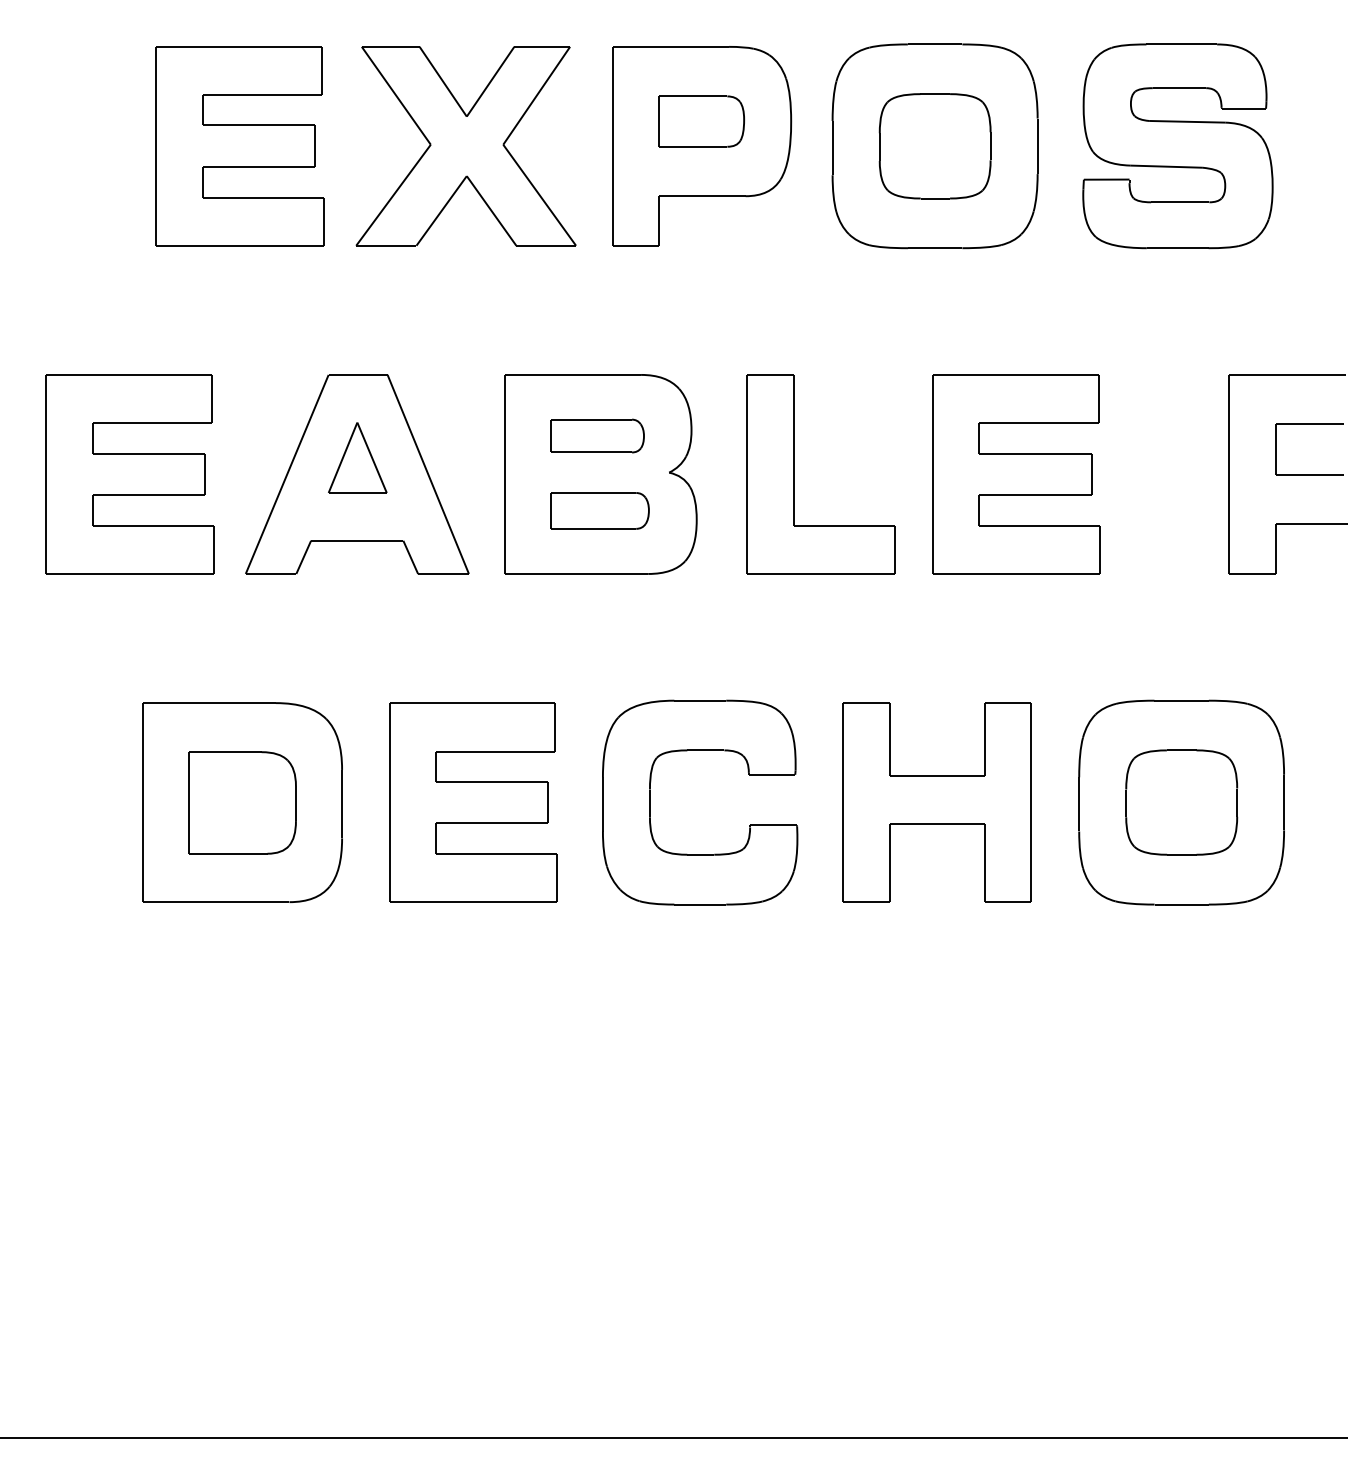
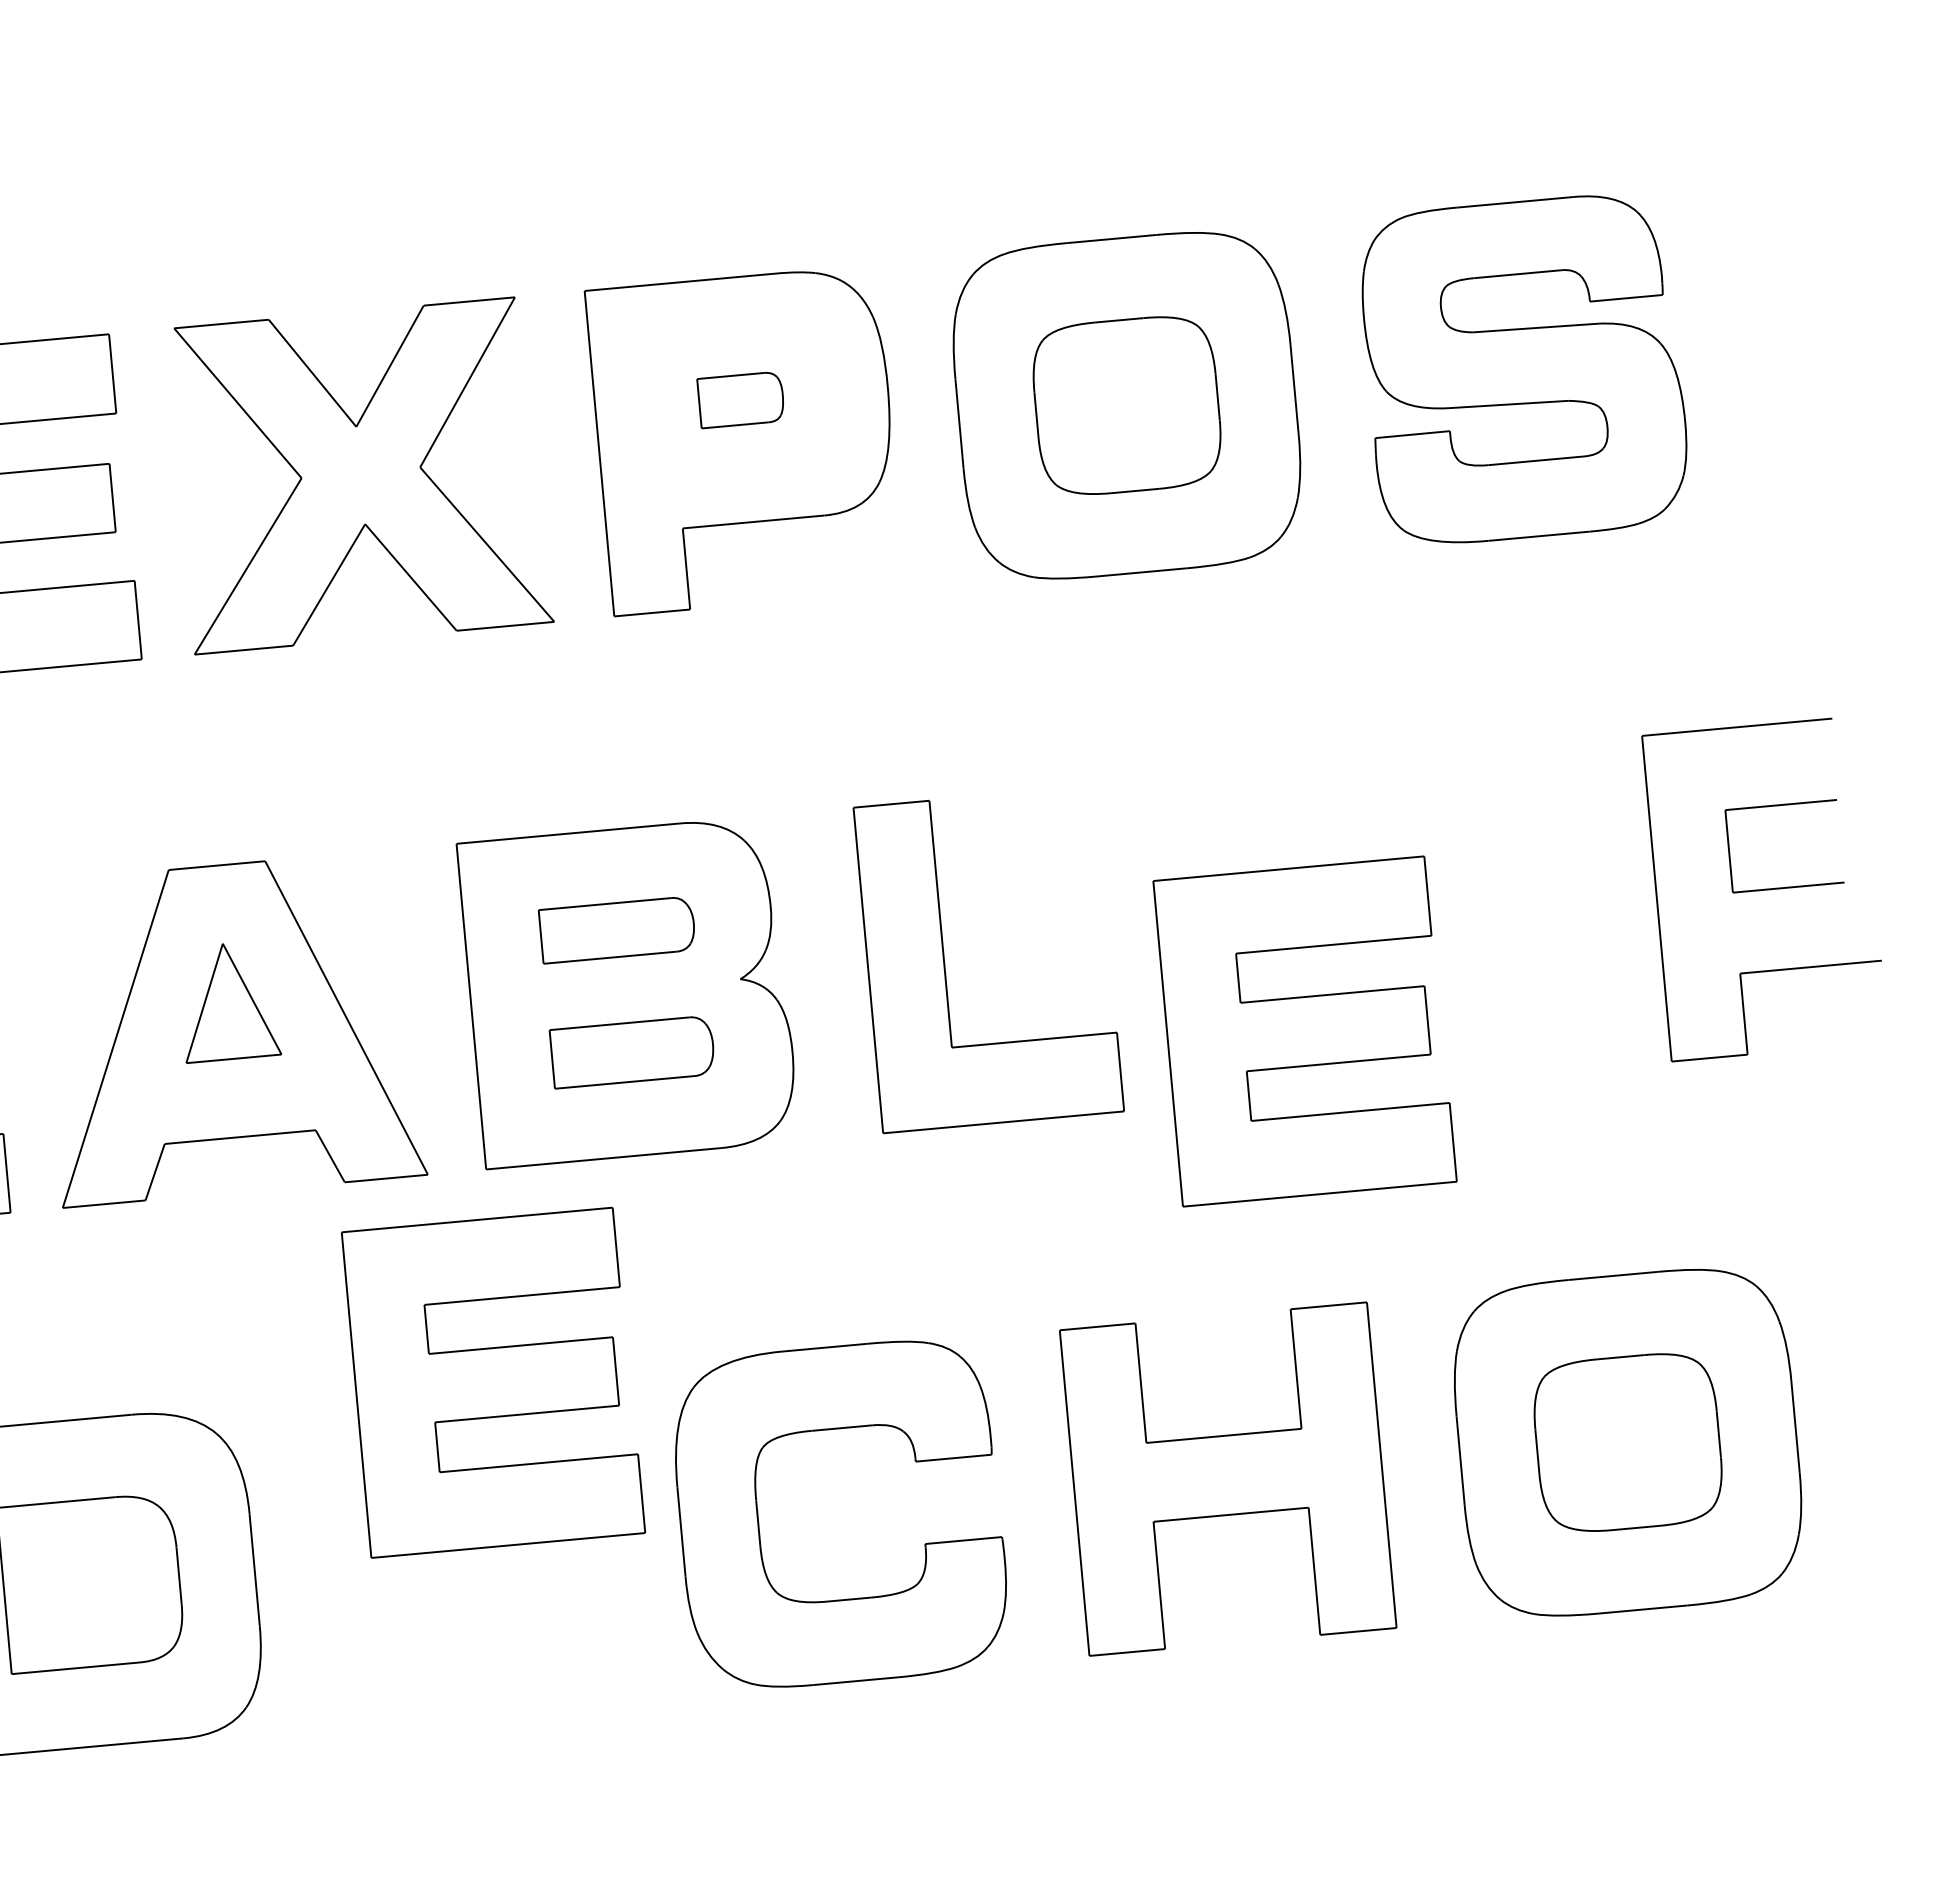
part: (701, 121) -> (741, 399), size x0.6
part: (1016, 474) -> (1304, 1031), moved
part: (473, 802) -> (493, 1382), moved

